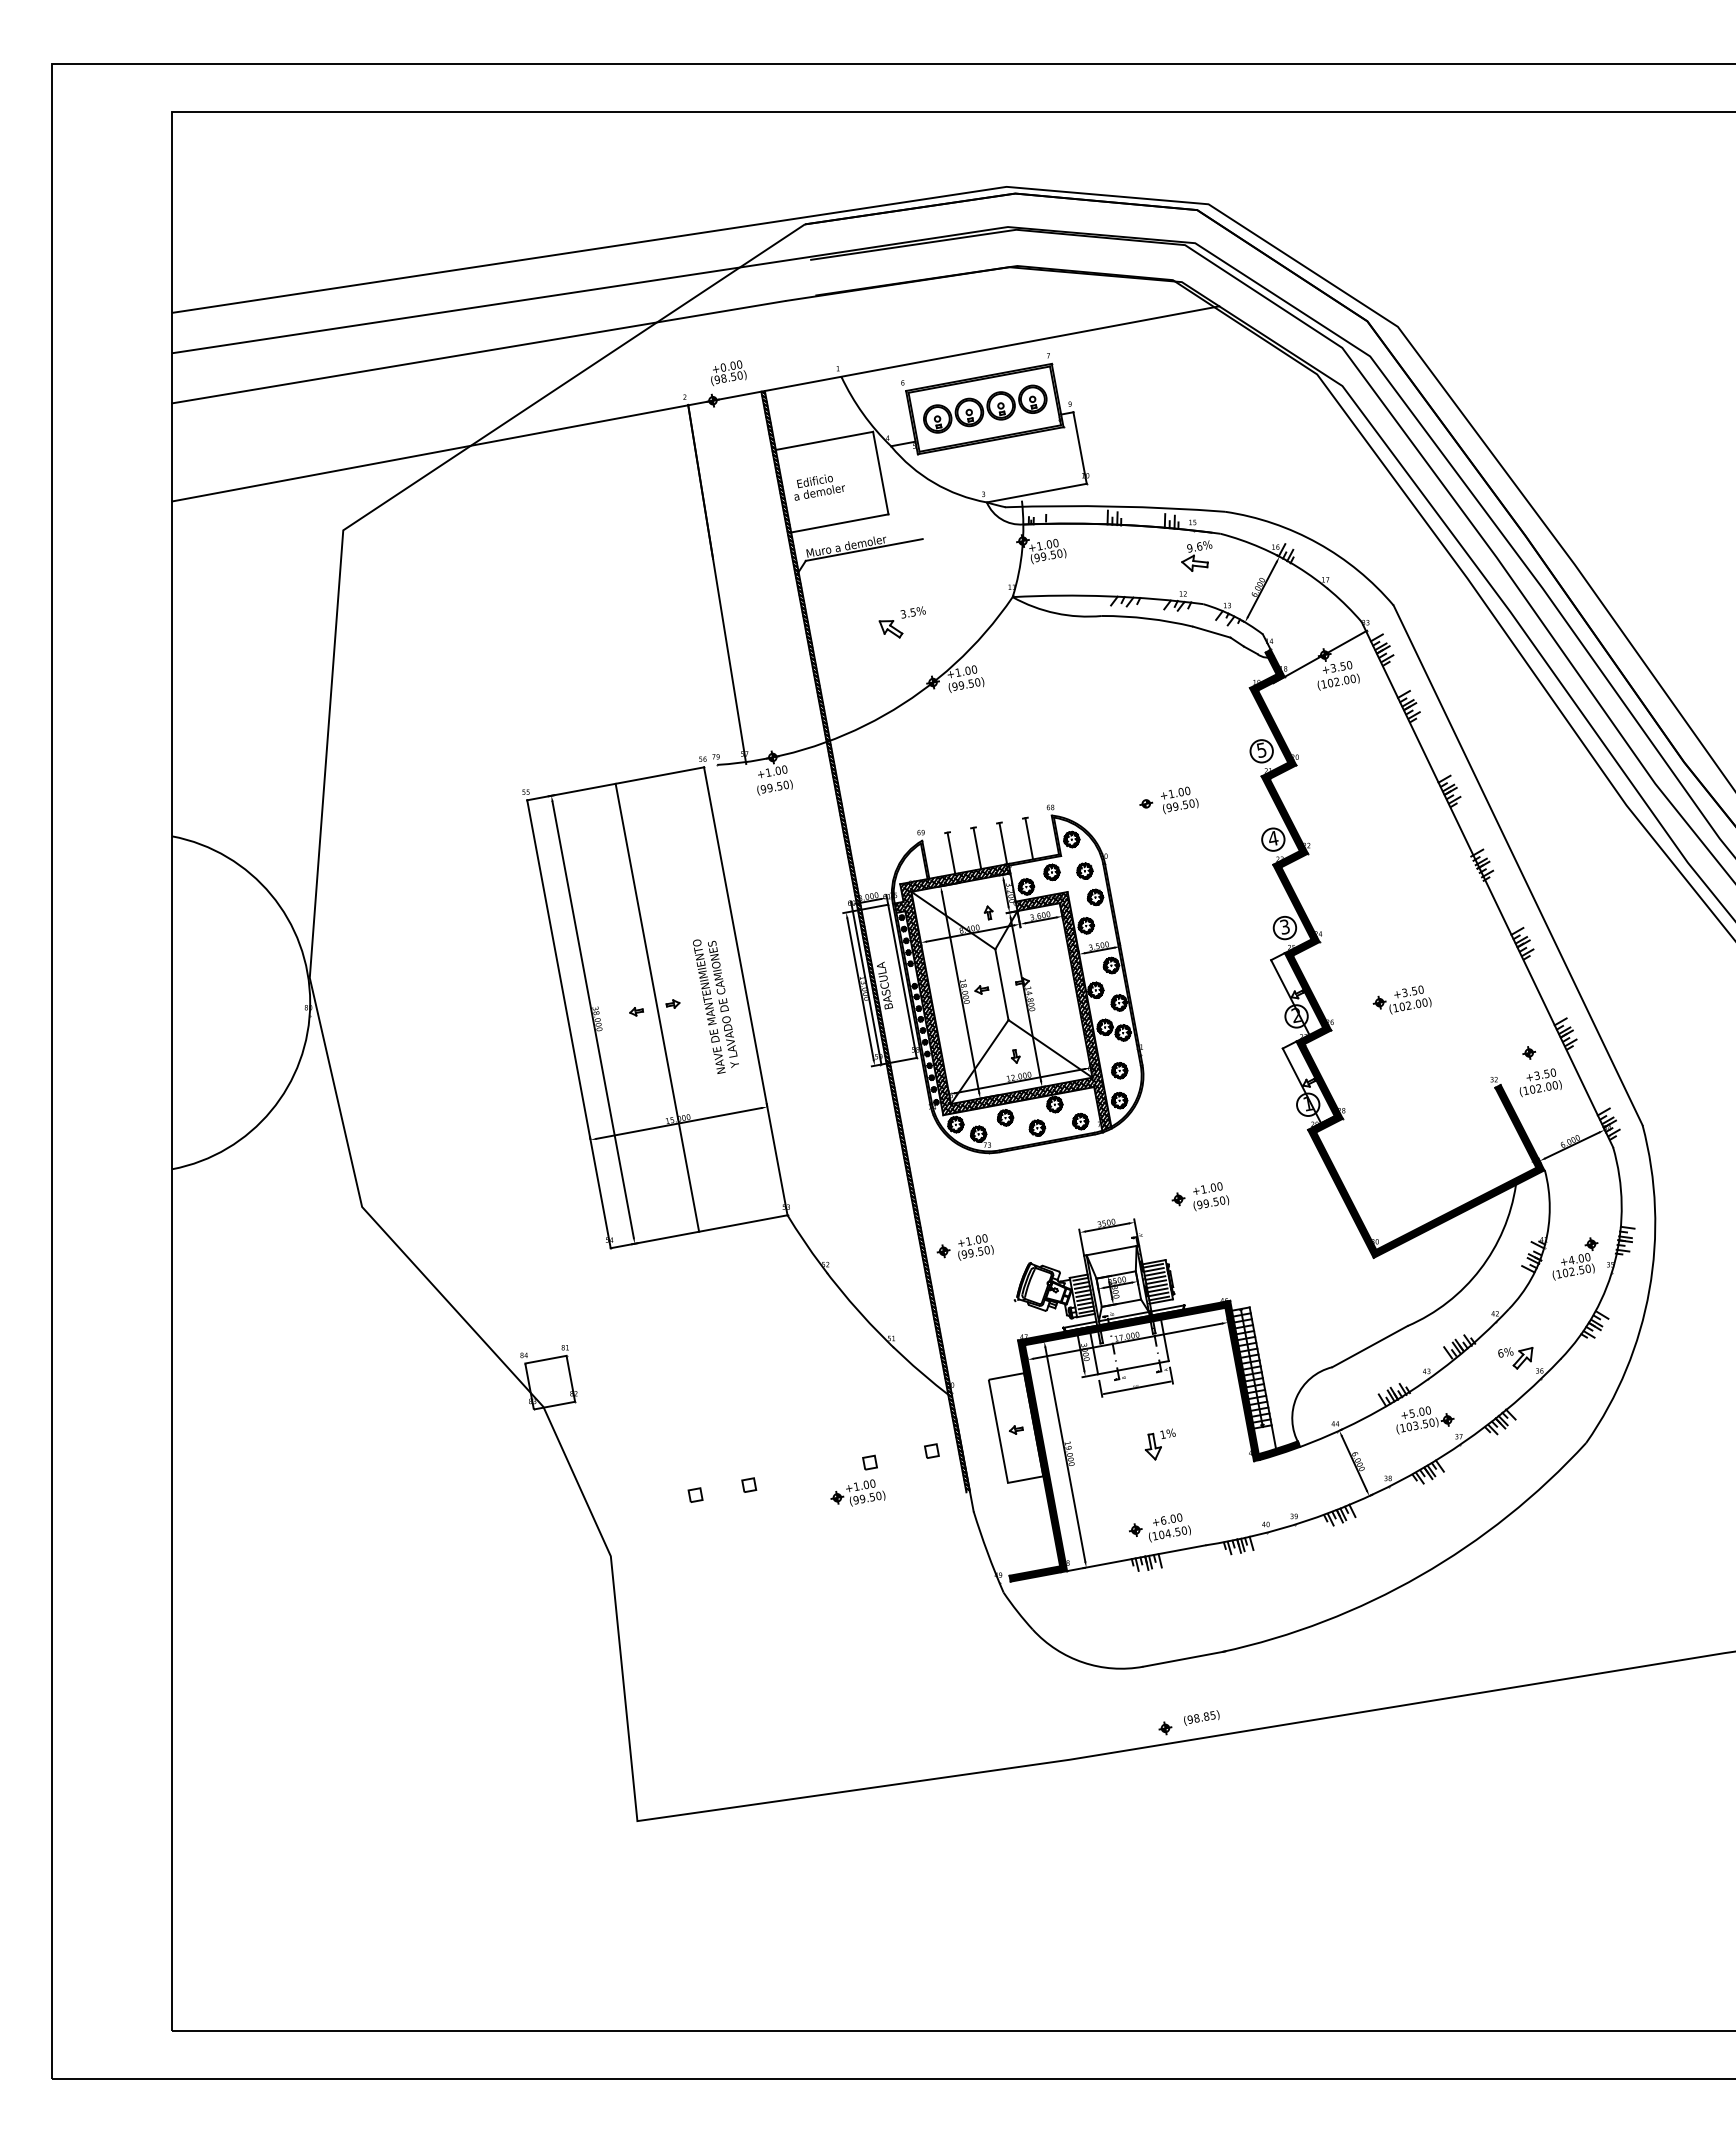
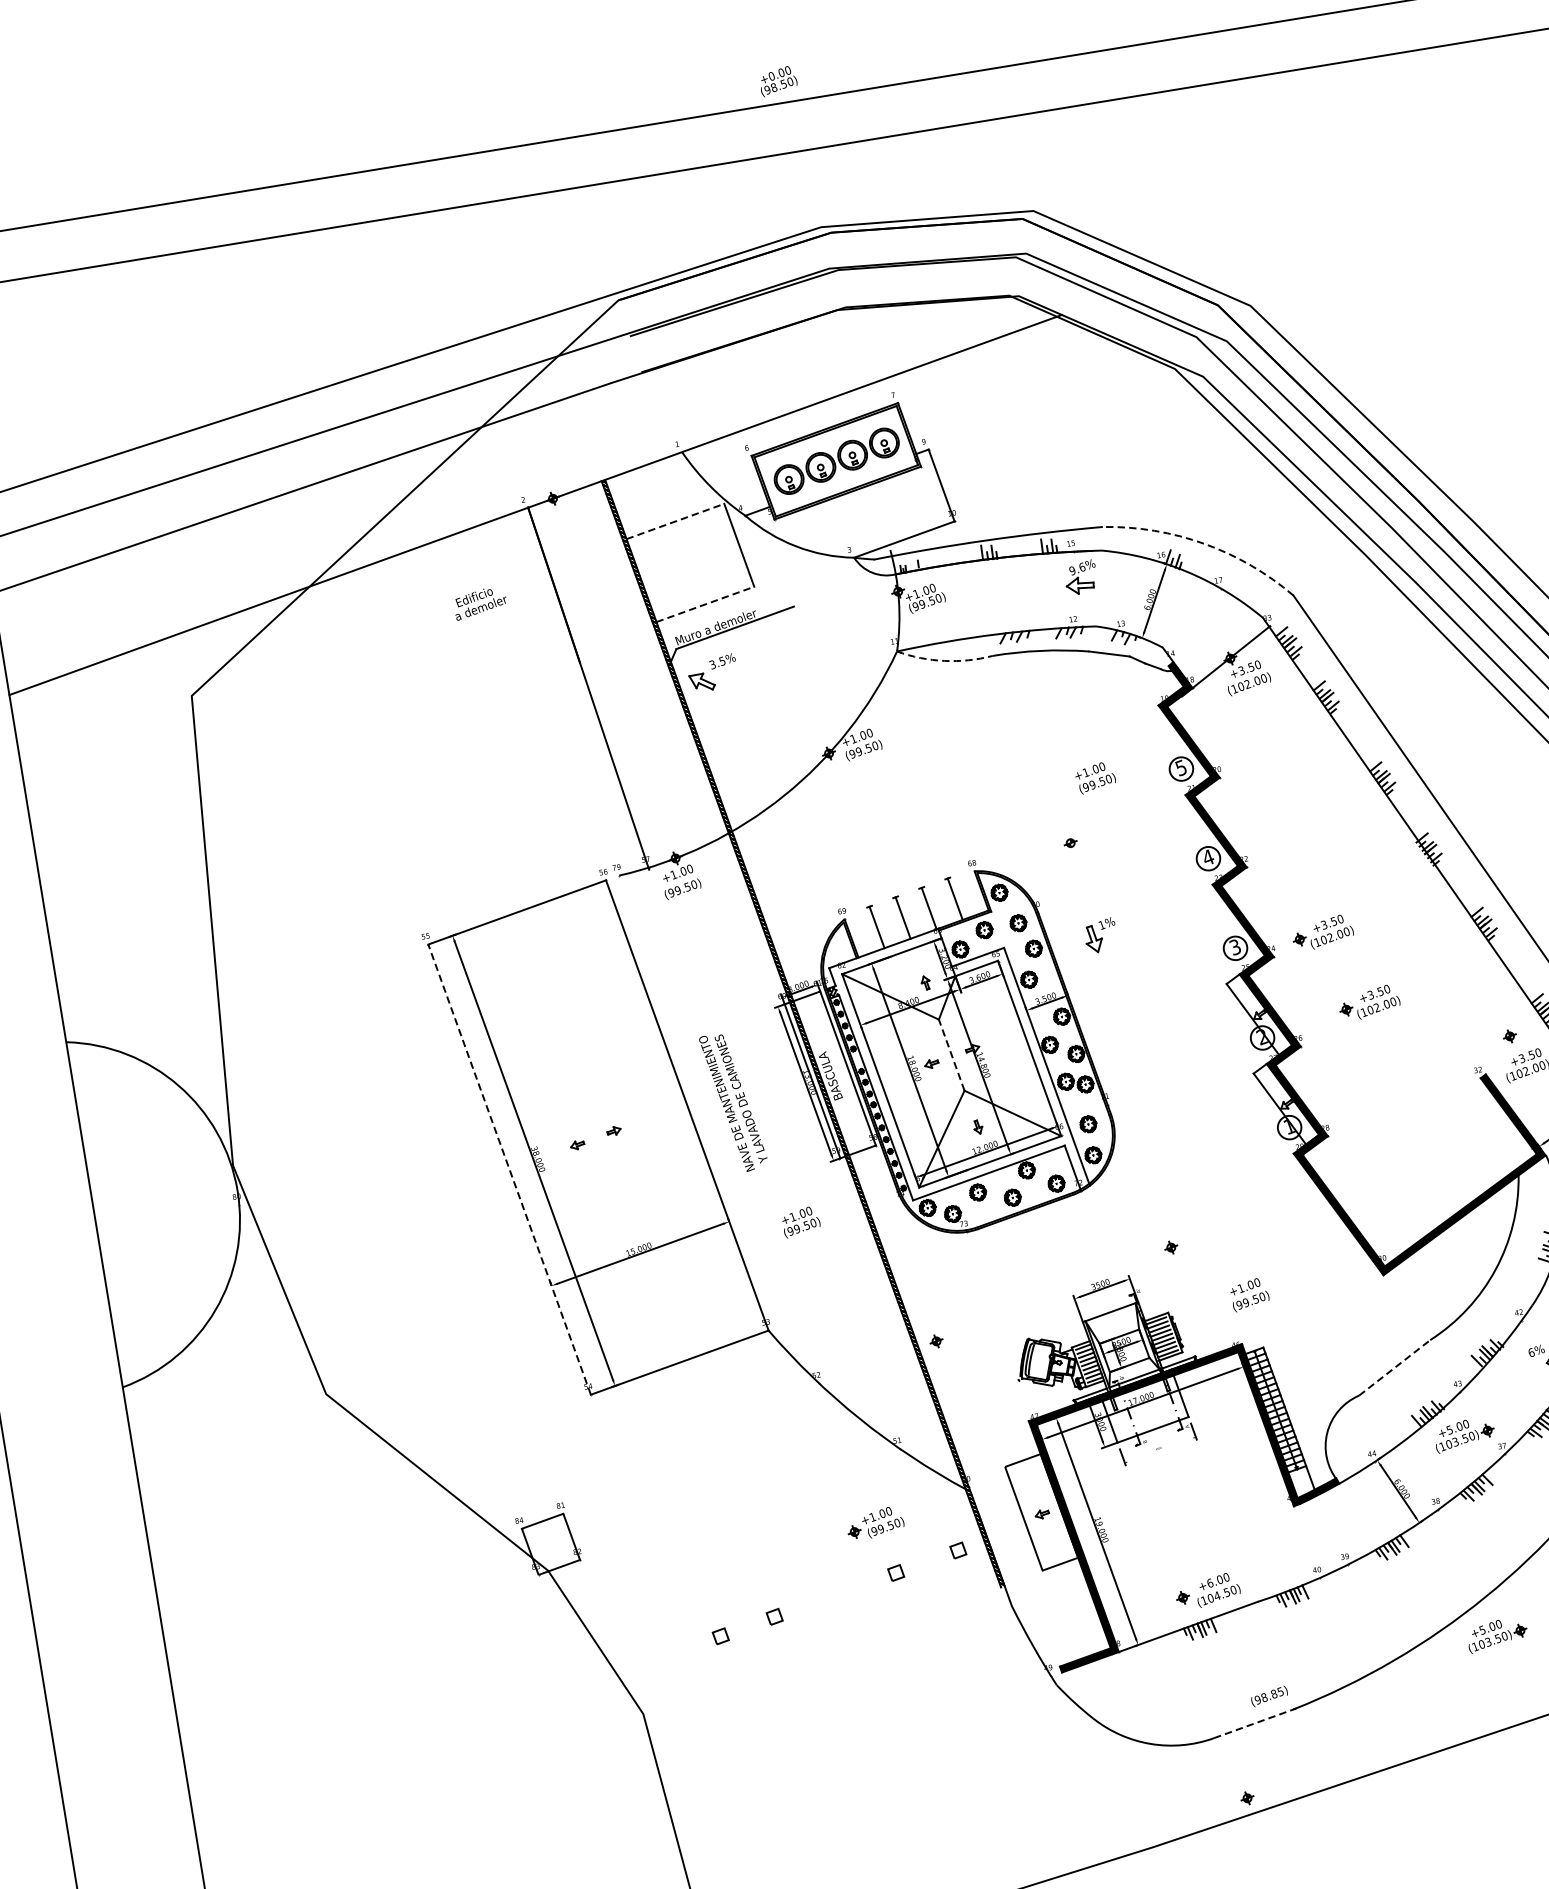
text: (728, 372) -> (777, 80), moved
line: (824, 440) -> (675, 521), solid -> dashed
text: (819, 487) -> (480, 603), moved
line: (840, 523) -> (706, 604), solid -> dashed
arc: (1317, 543) -> (1203, 544), solid -> dashed
arc: (1055, 613) -> (944, 661), solid -> dashed
part: (901, 622) -> (712, 673), moved
text: (1179, 800) -> (1095, 778), moved
part: (1368, 926) -> (1321, 932), added
line: (1001, 984) -> (951, 1054), solid -> dashed
hatch: (1006, 996) -> (958, 1066), removed
text: (715, 1006) -> (733, 1102), moved
line: (657, 1007) -> (598, 1137), removed
line: (568, 1024) -> (509, 1169), solid -> dashed
text: (1211, 1196) -> (1250, 1294), moved
text: (975, 1247) -> (800, 1222), moved
line: (1369, 1346) -> (1394, 1367), solid -> dashed
line: (1137, 1387) -> (1160, 1449), removed
part: (1159, 1444) -> (1099, 935), moved
part: (857, 1492) -> (874, 1523), moved
part: (1425, 1613) -> (1497, 1635), added
line: (1184, 1659) -> (1255, 1723), solid -> dashed
text: (1201, 1717) -> (1269, 1695), moved

